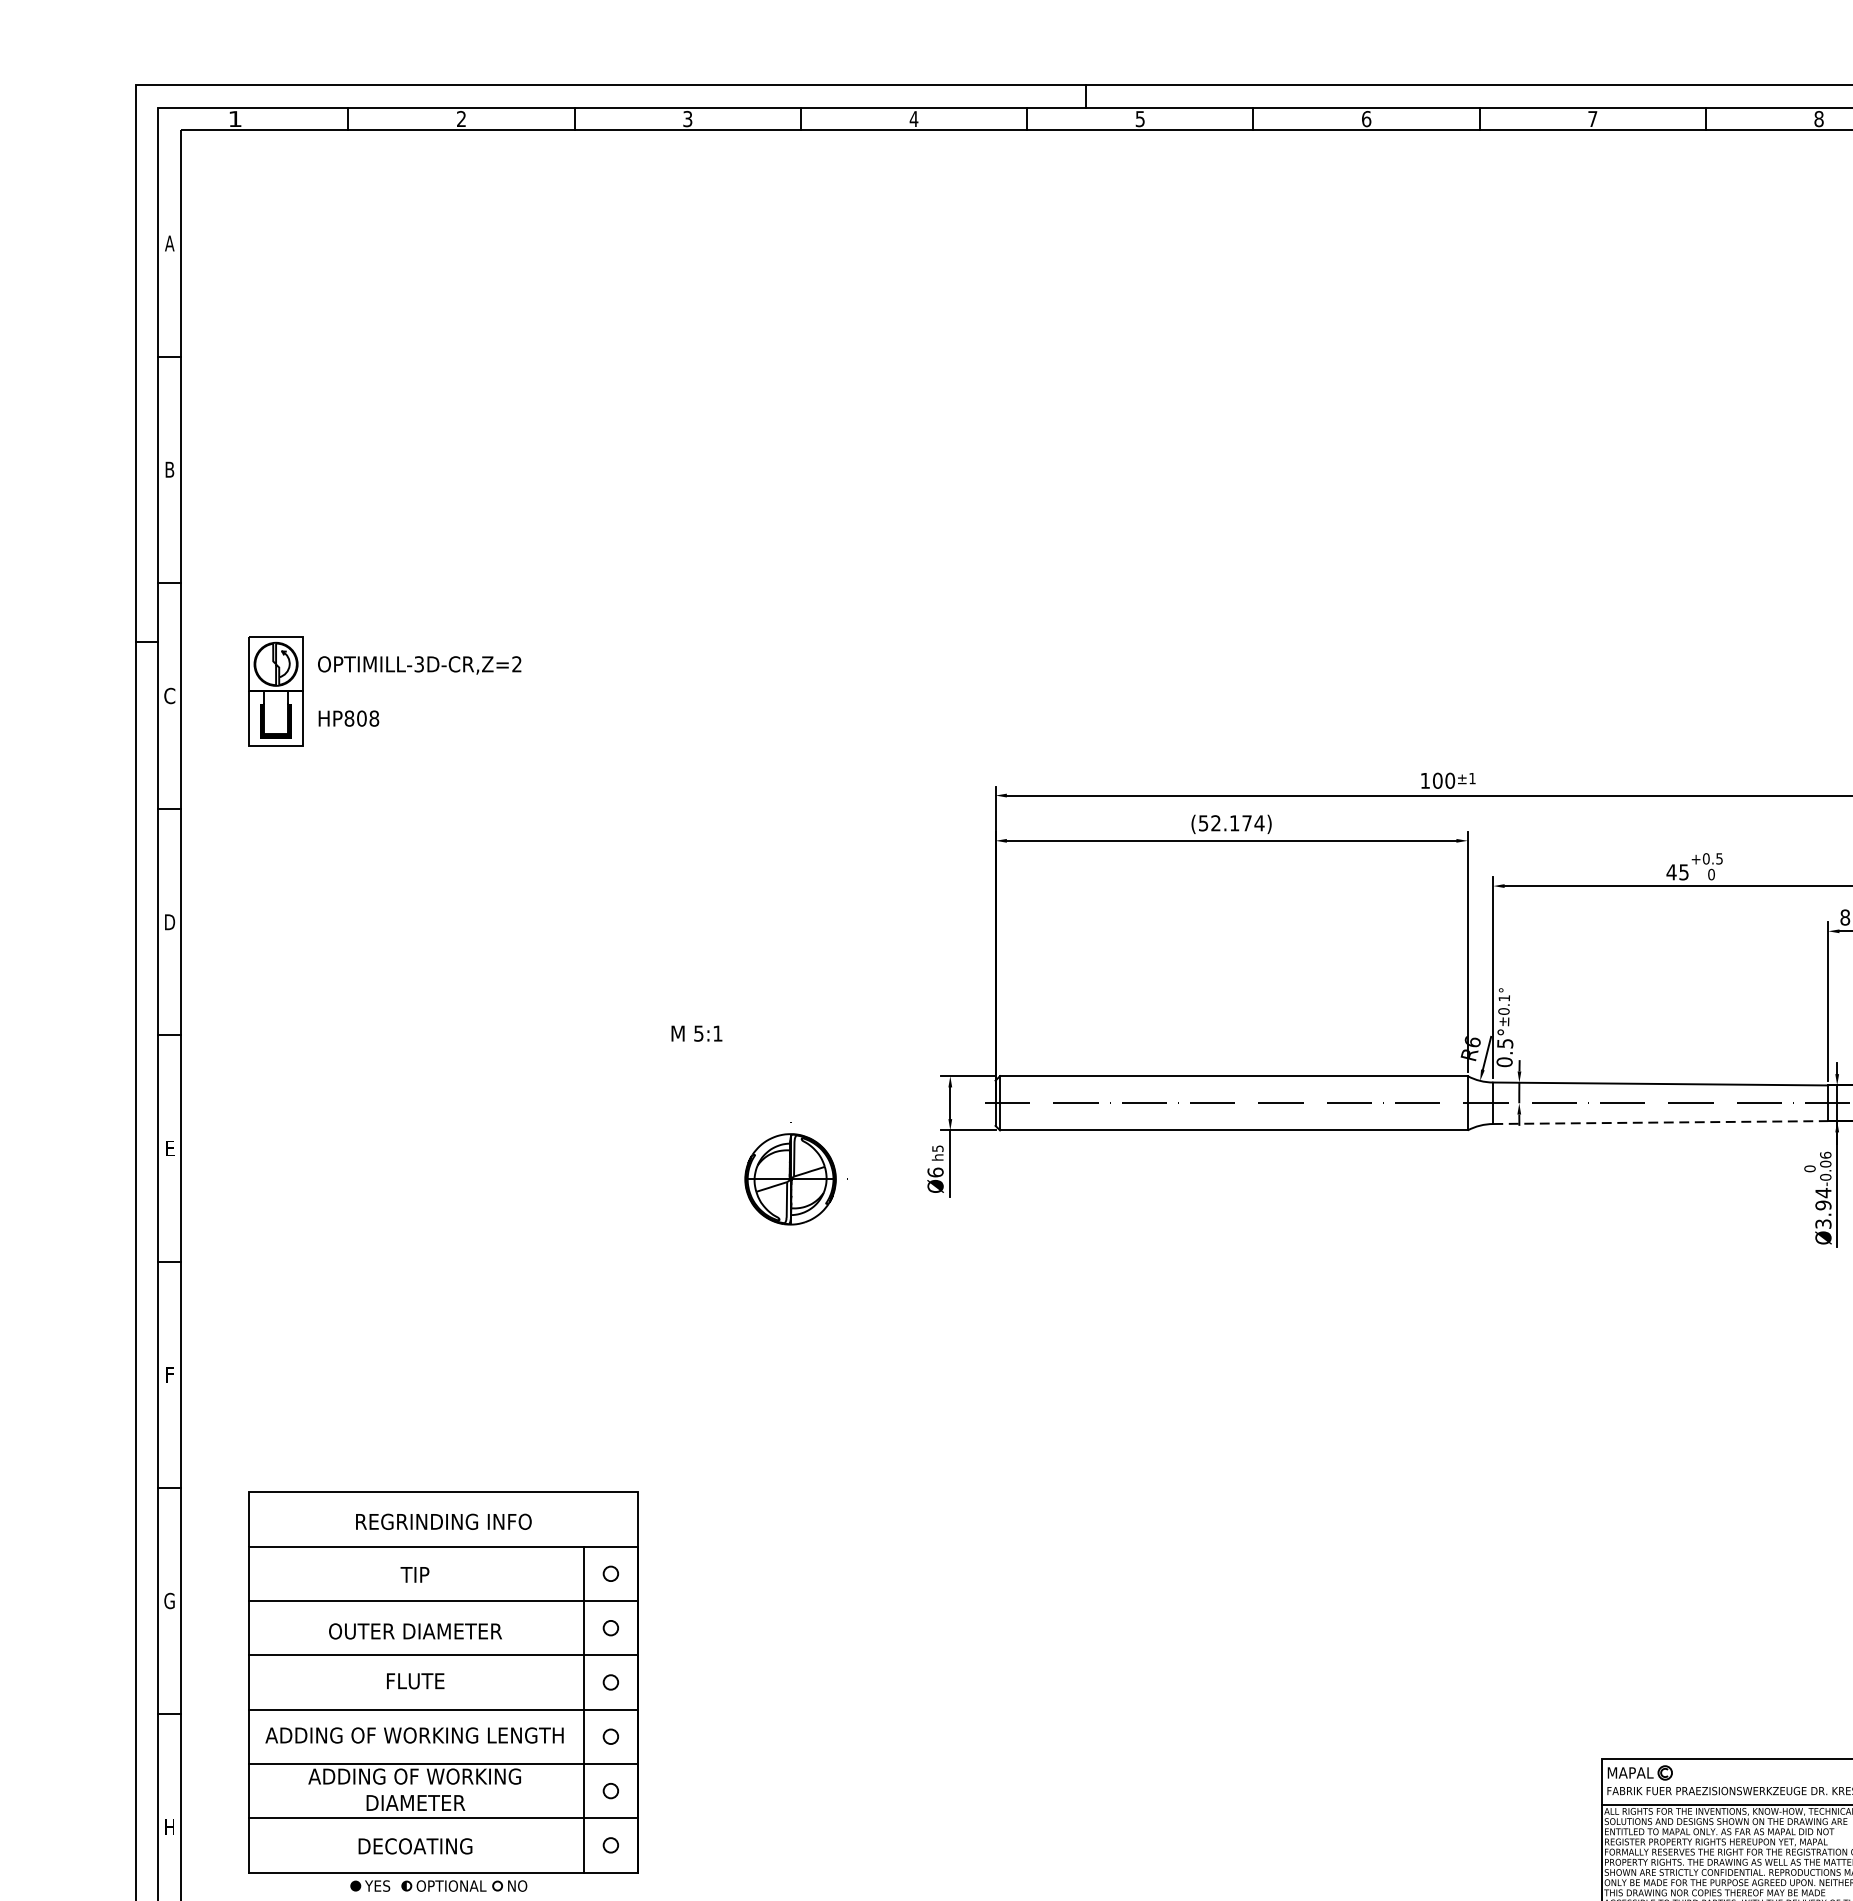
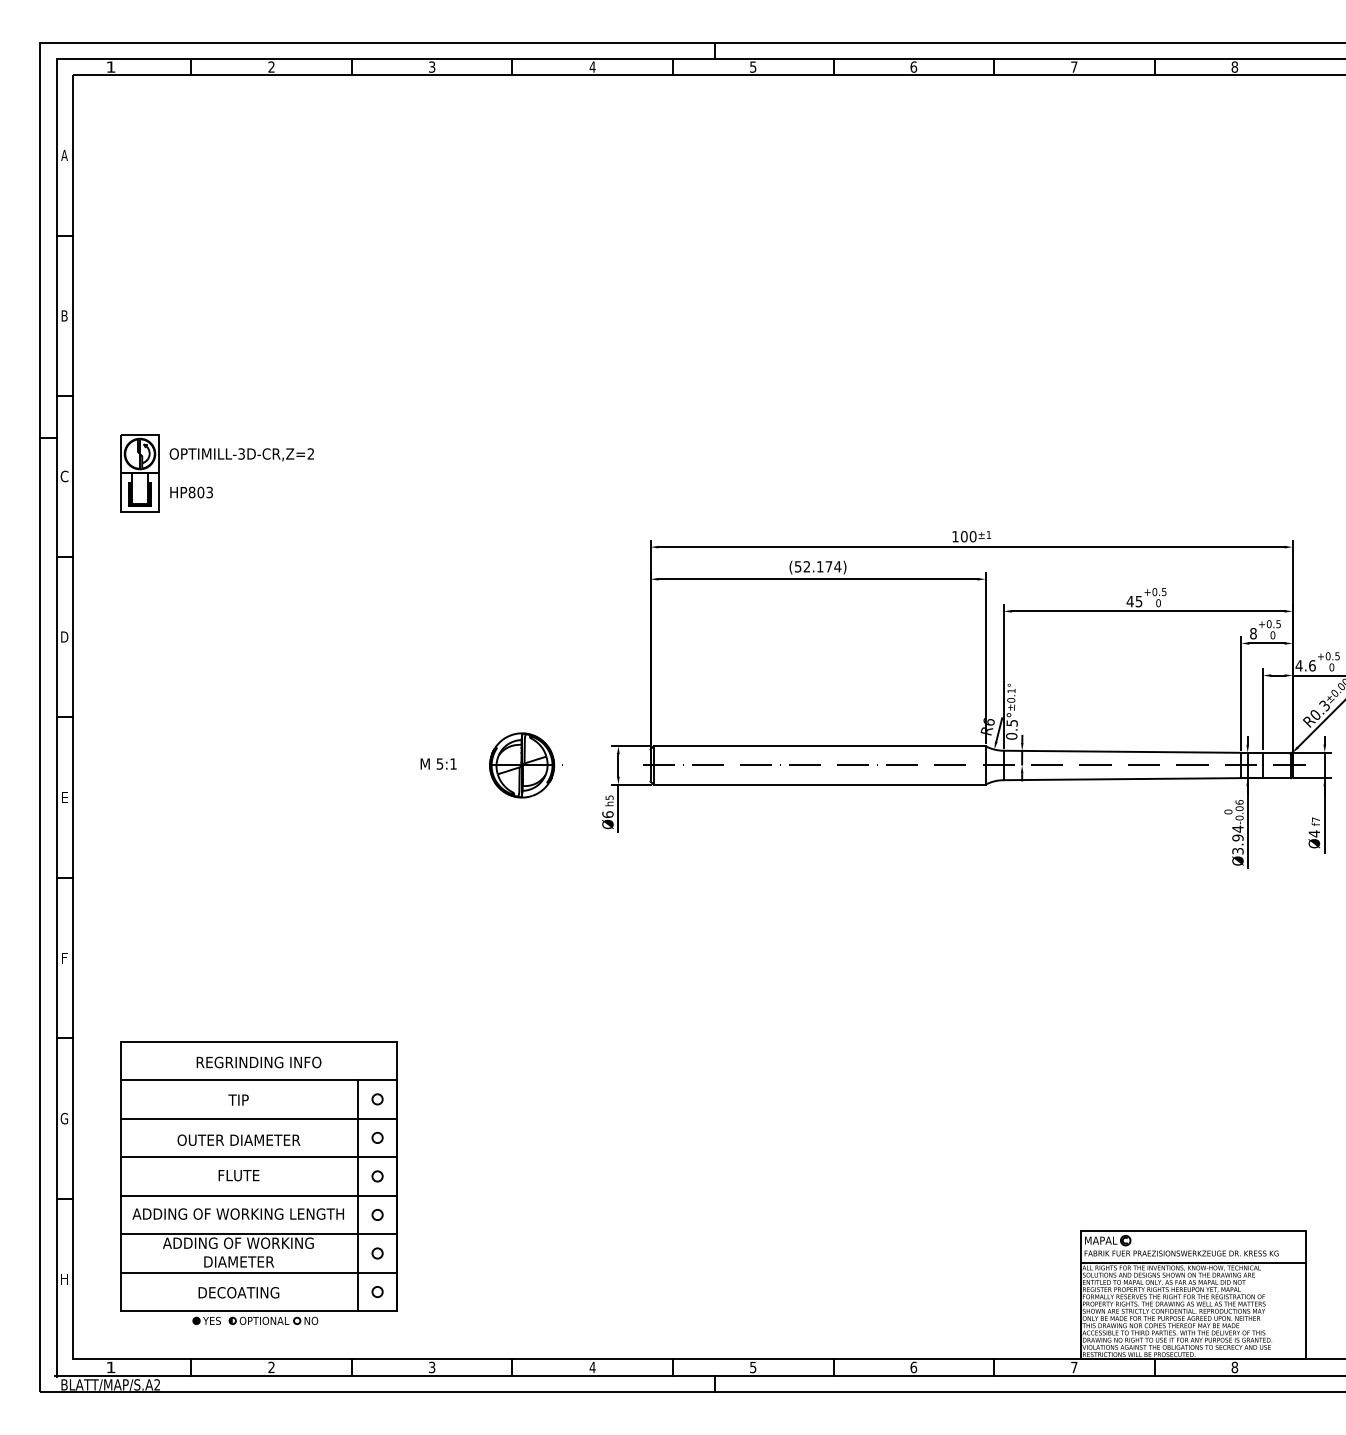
text: (374, 718) -> (209, 492), HP808 -> HP803
text: (696, 1032) -> (438, 763), moved
line: (1660, 1123) -> (1122, 779), dashed -> solid
part: (795, 1179) -> (525, 765), moved

